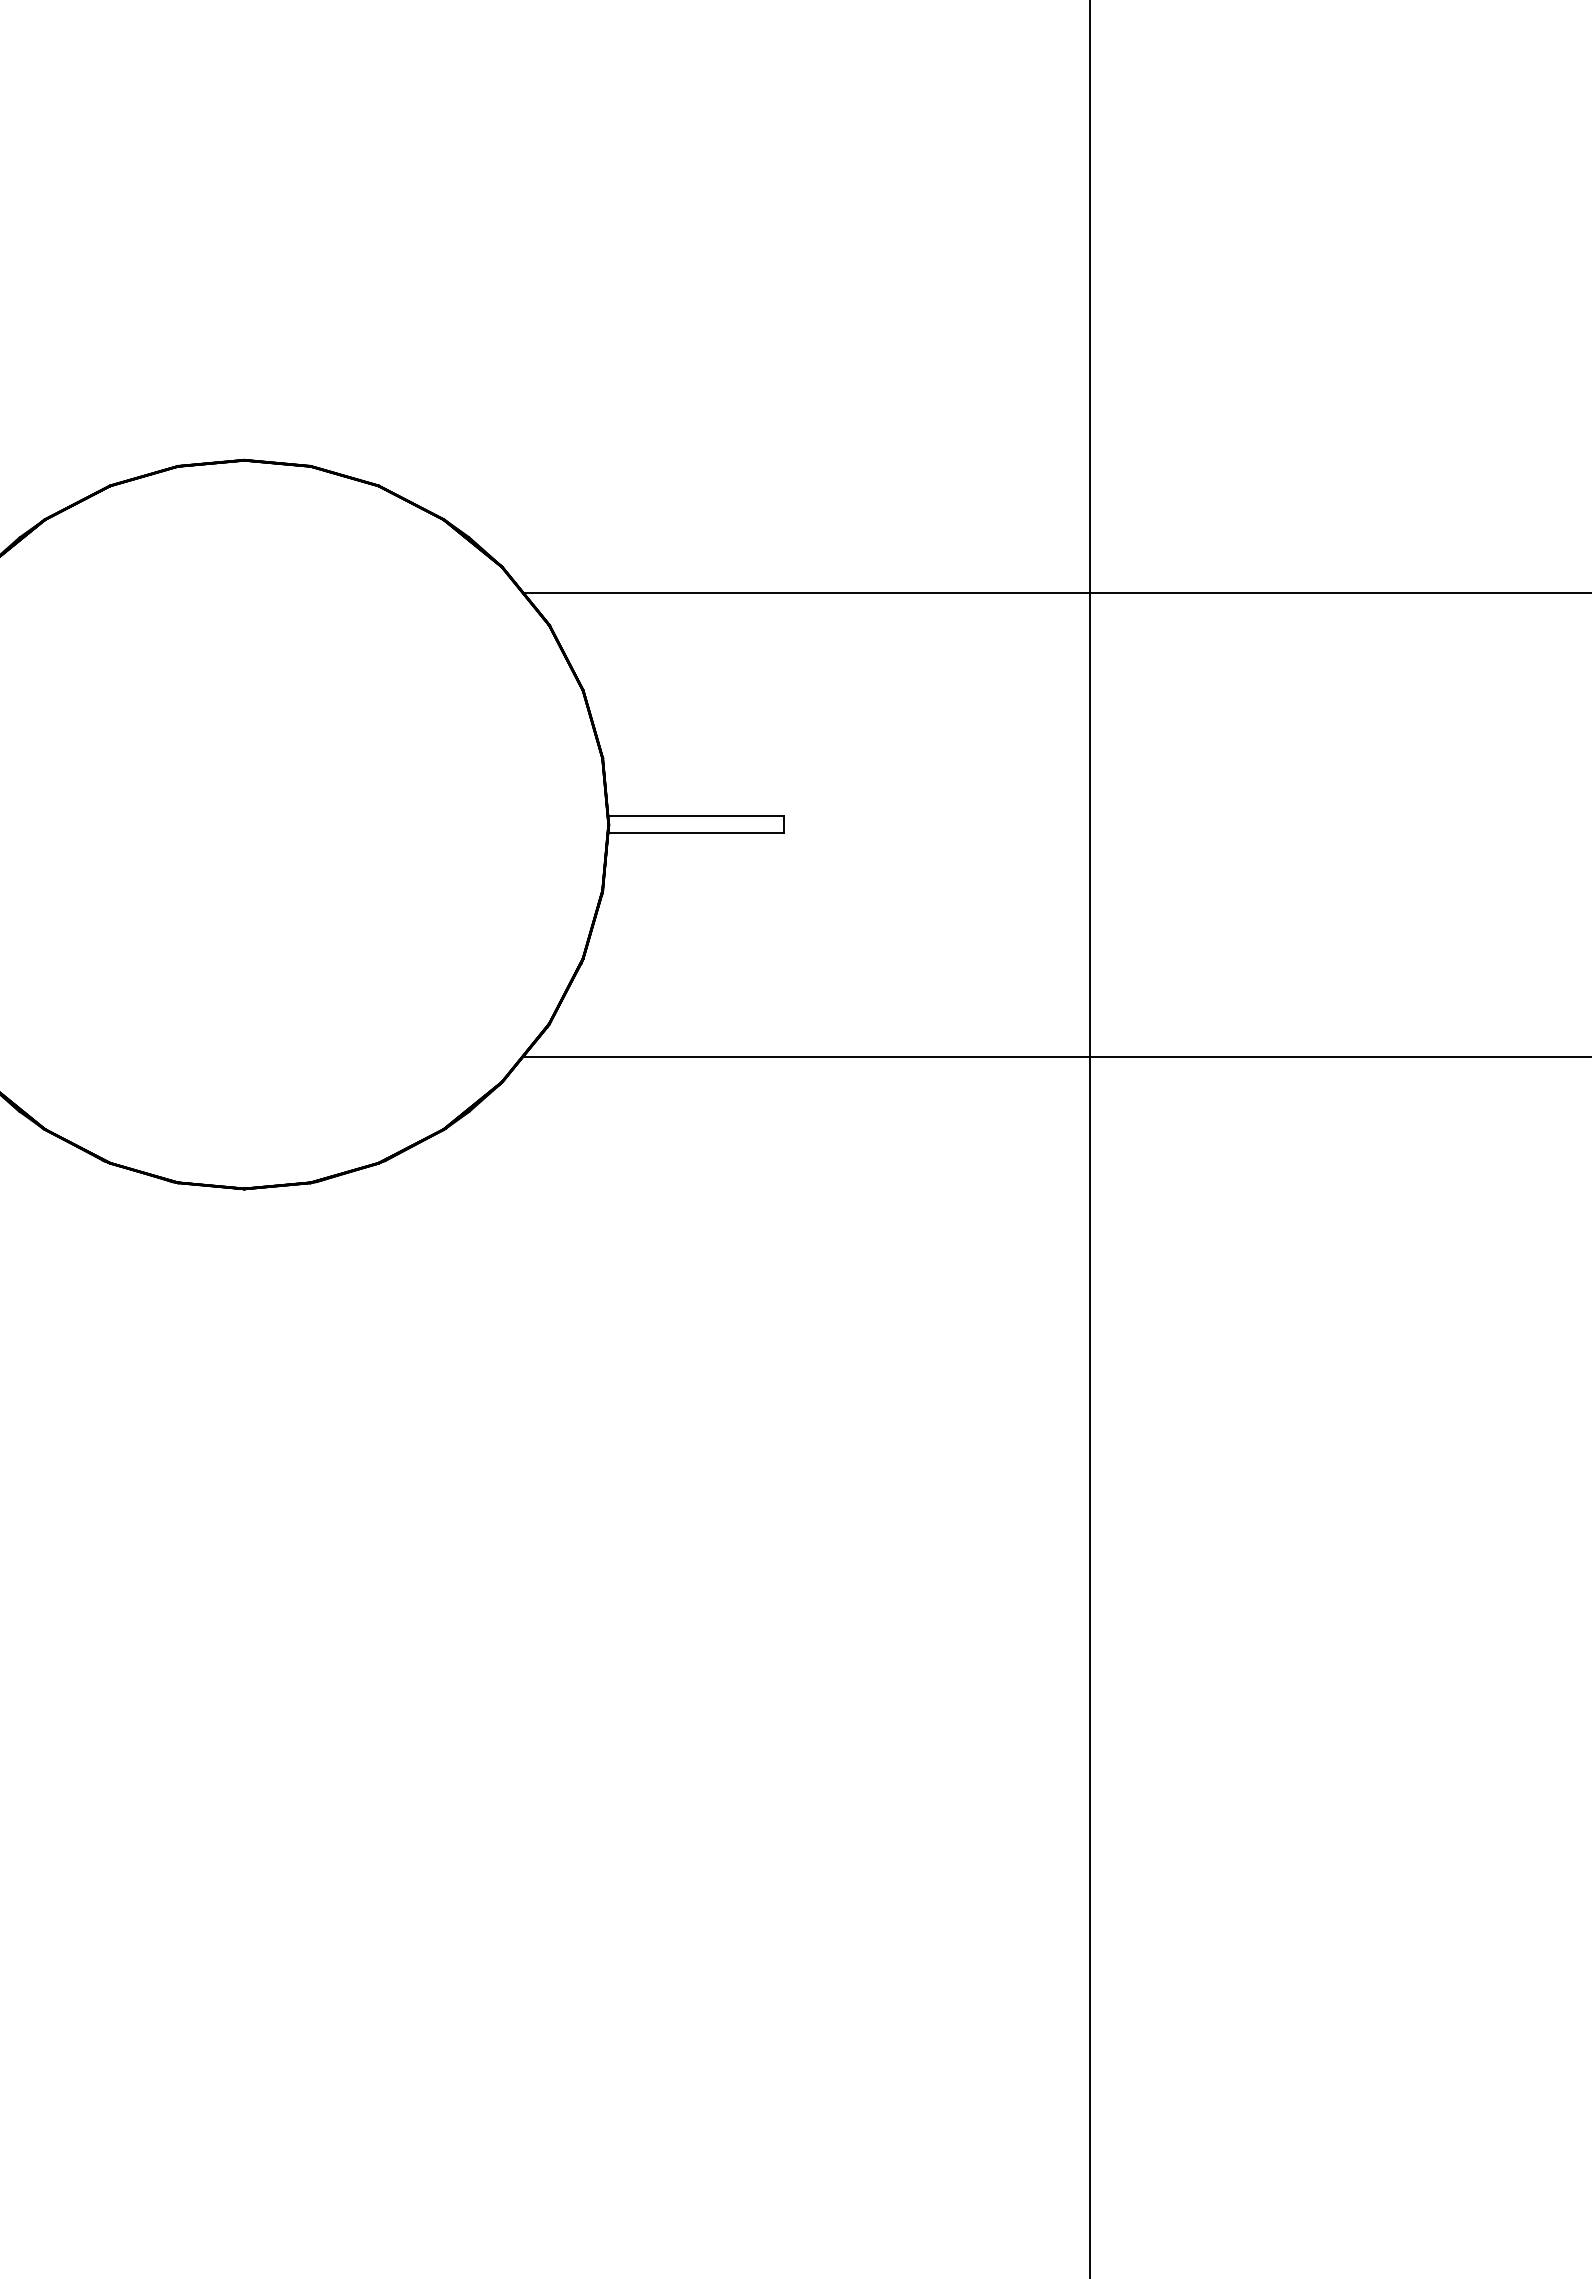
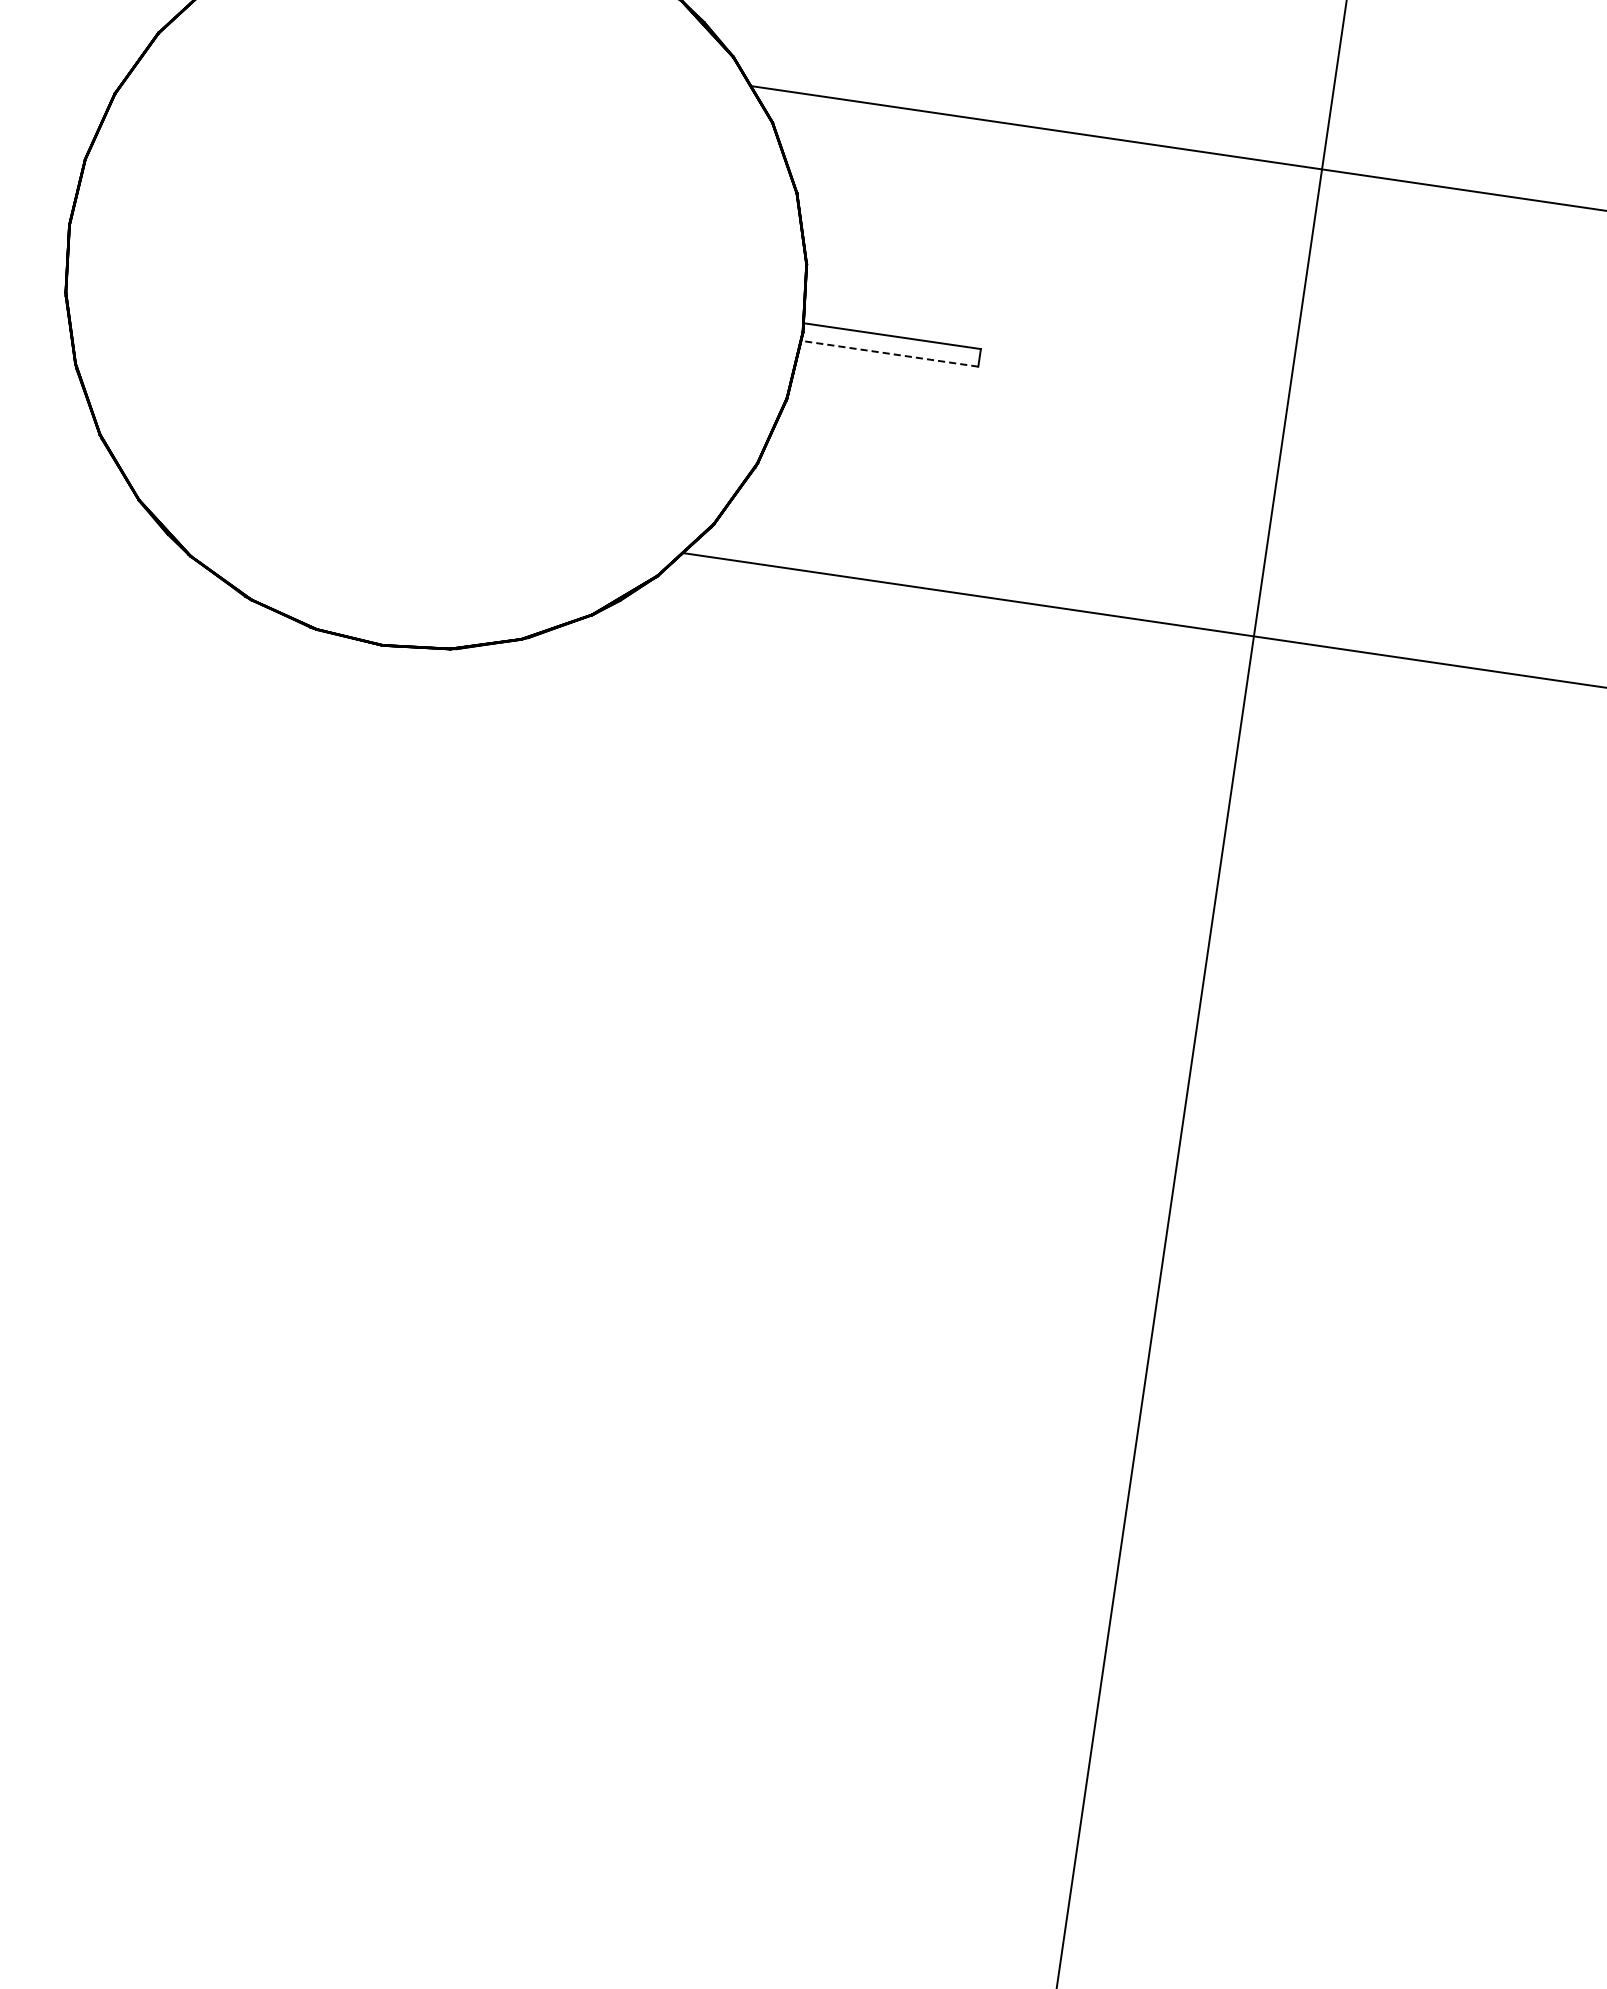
line: (696, 833) -> (890, 353), solid -> dashed

